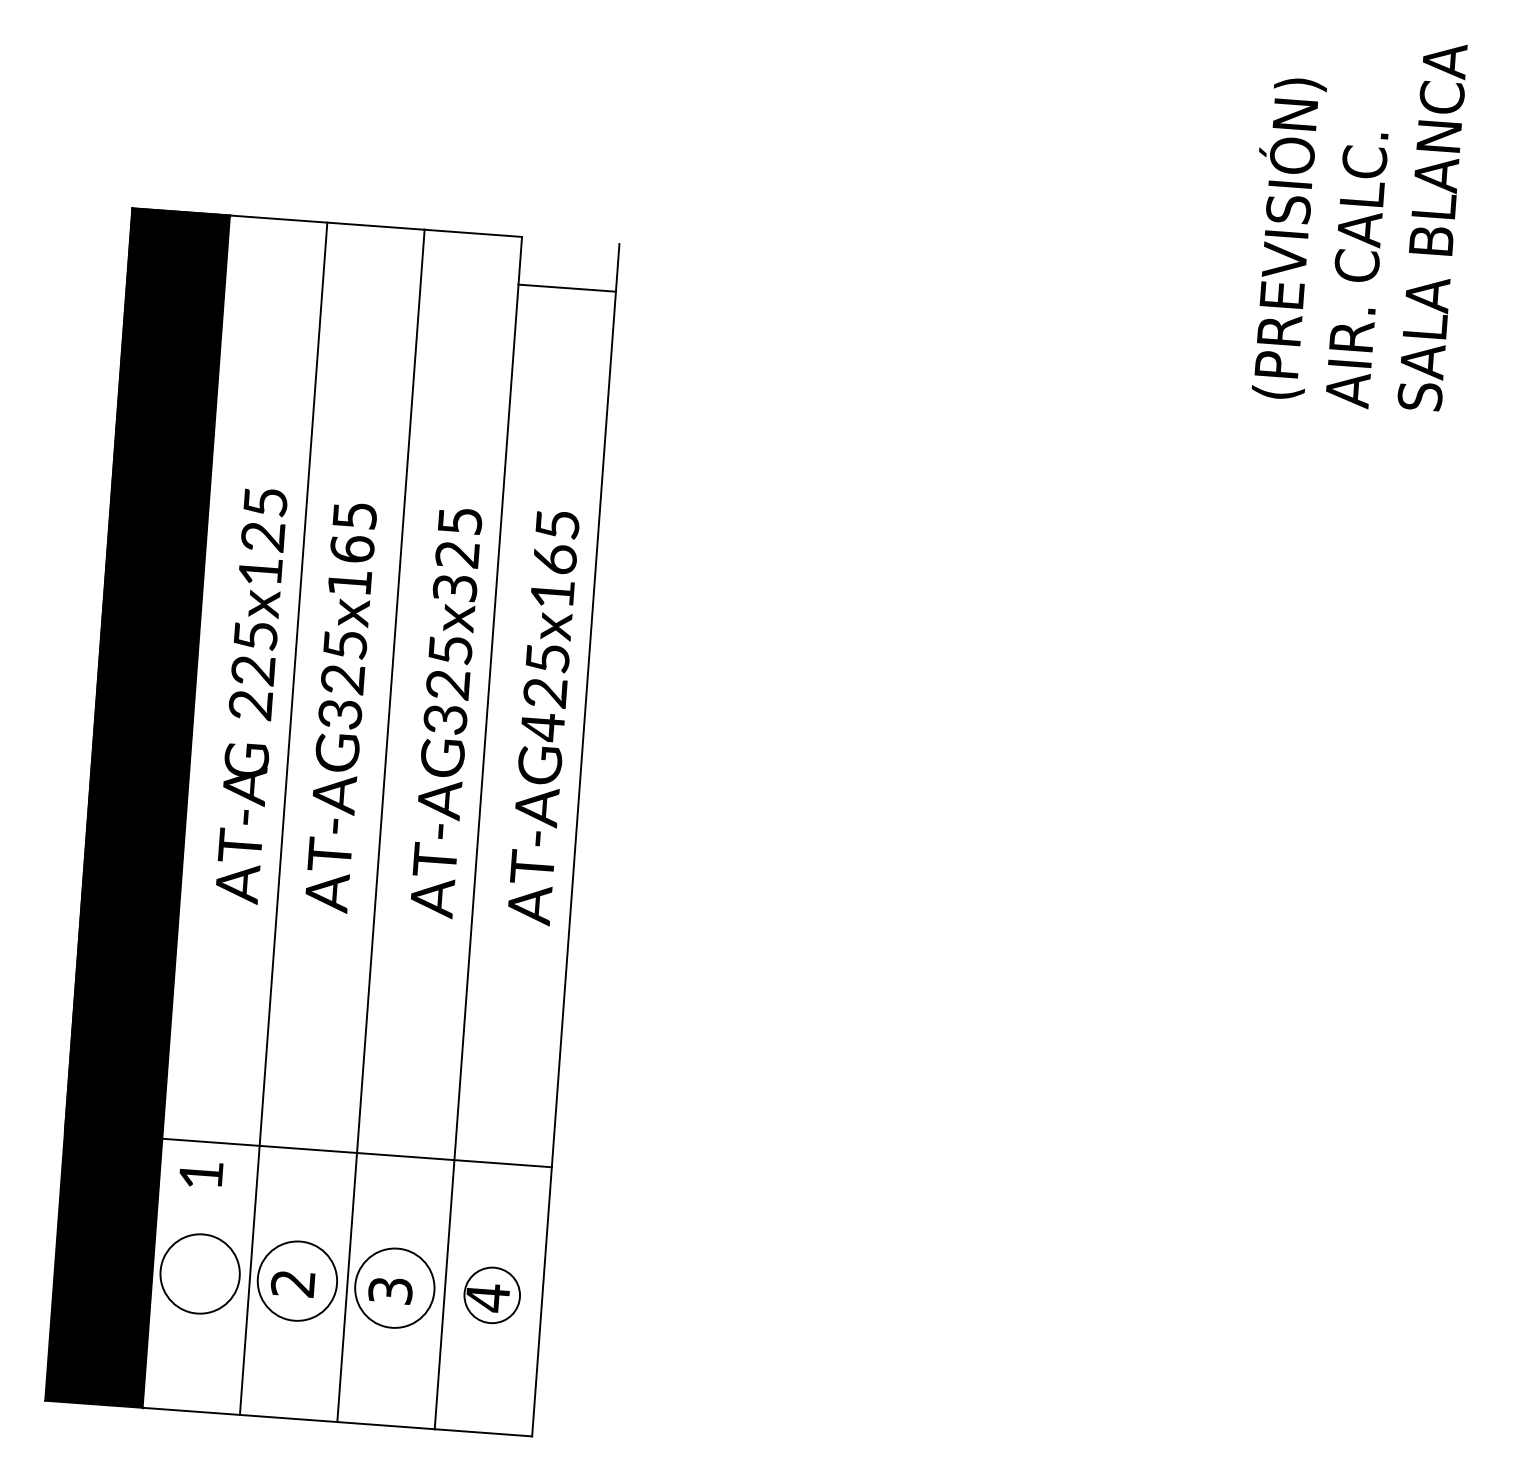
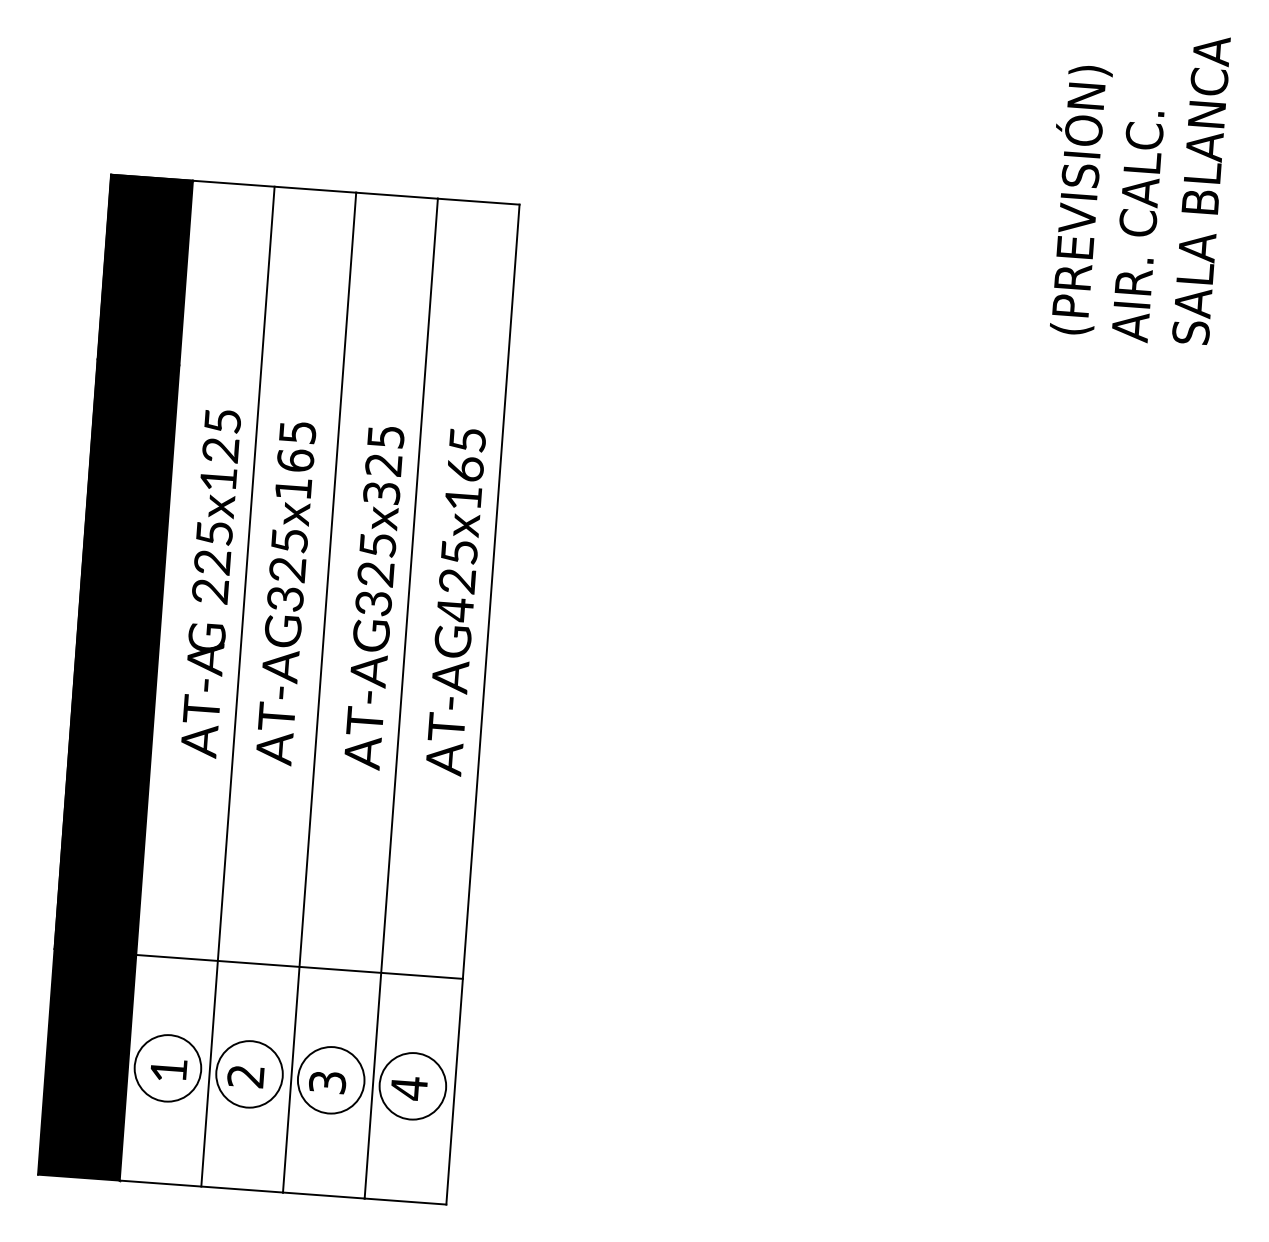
line: (566, 287) -> (478, 201), moved
text: (200, 1173) -> (168, 1069), moved
circle: (491, 1295) -> (412, 1086), size x1.43

